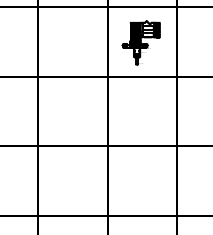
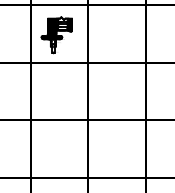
part: (140, 42) -> (56, 34), moved

